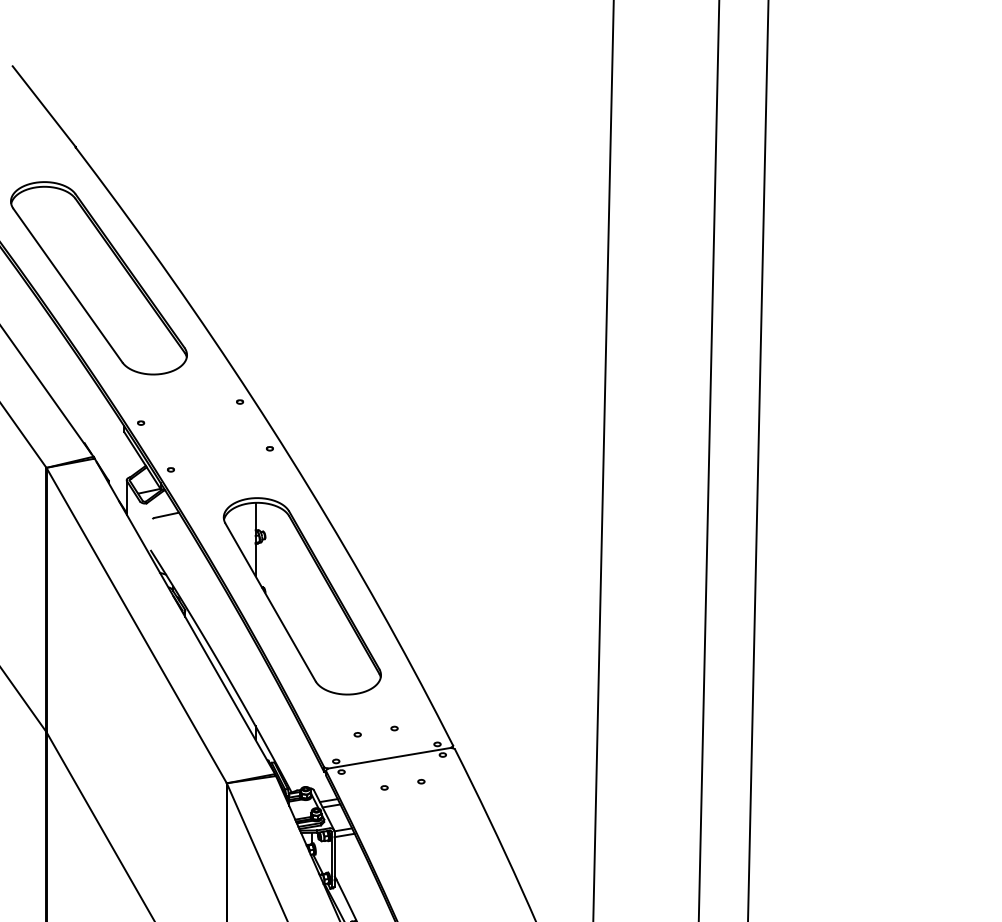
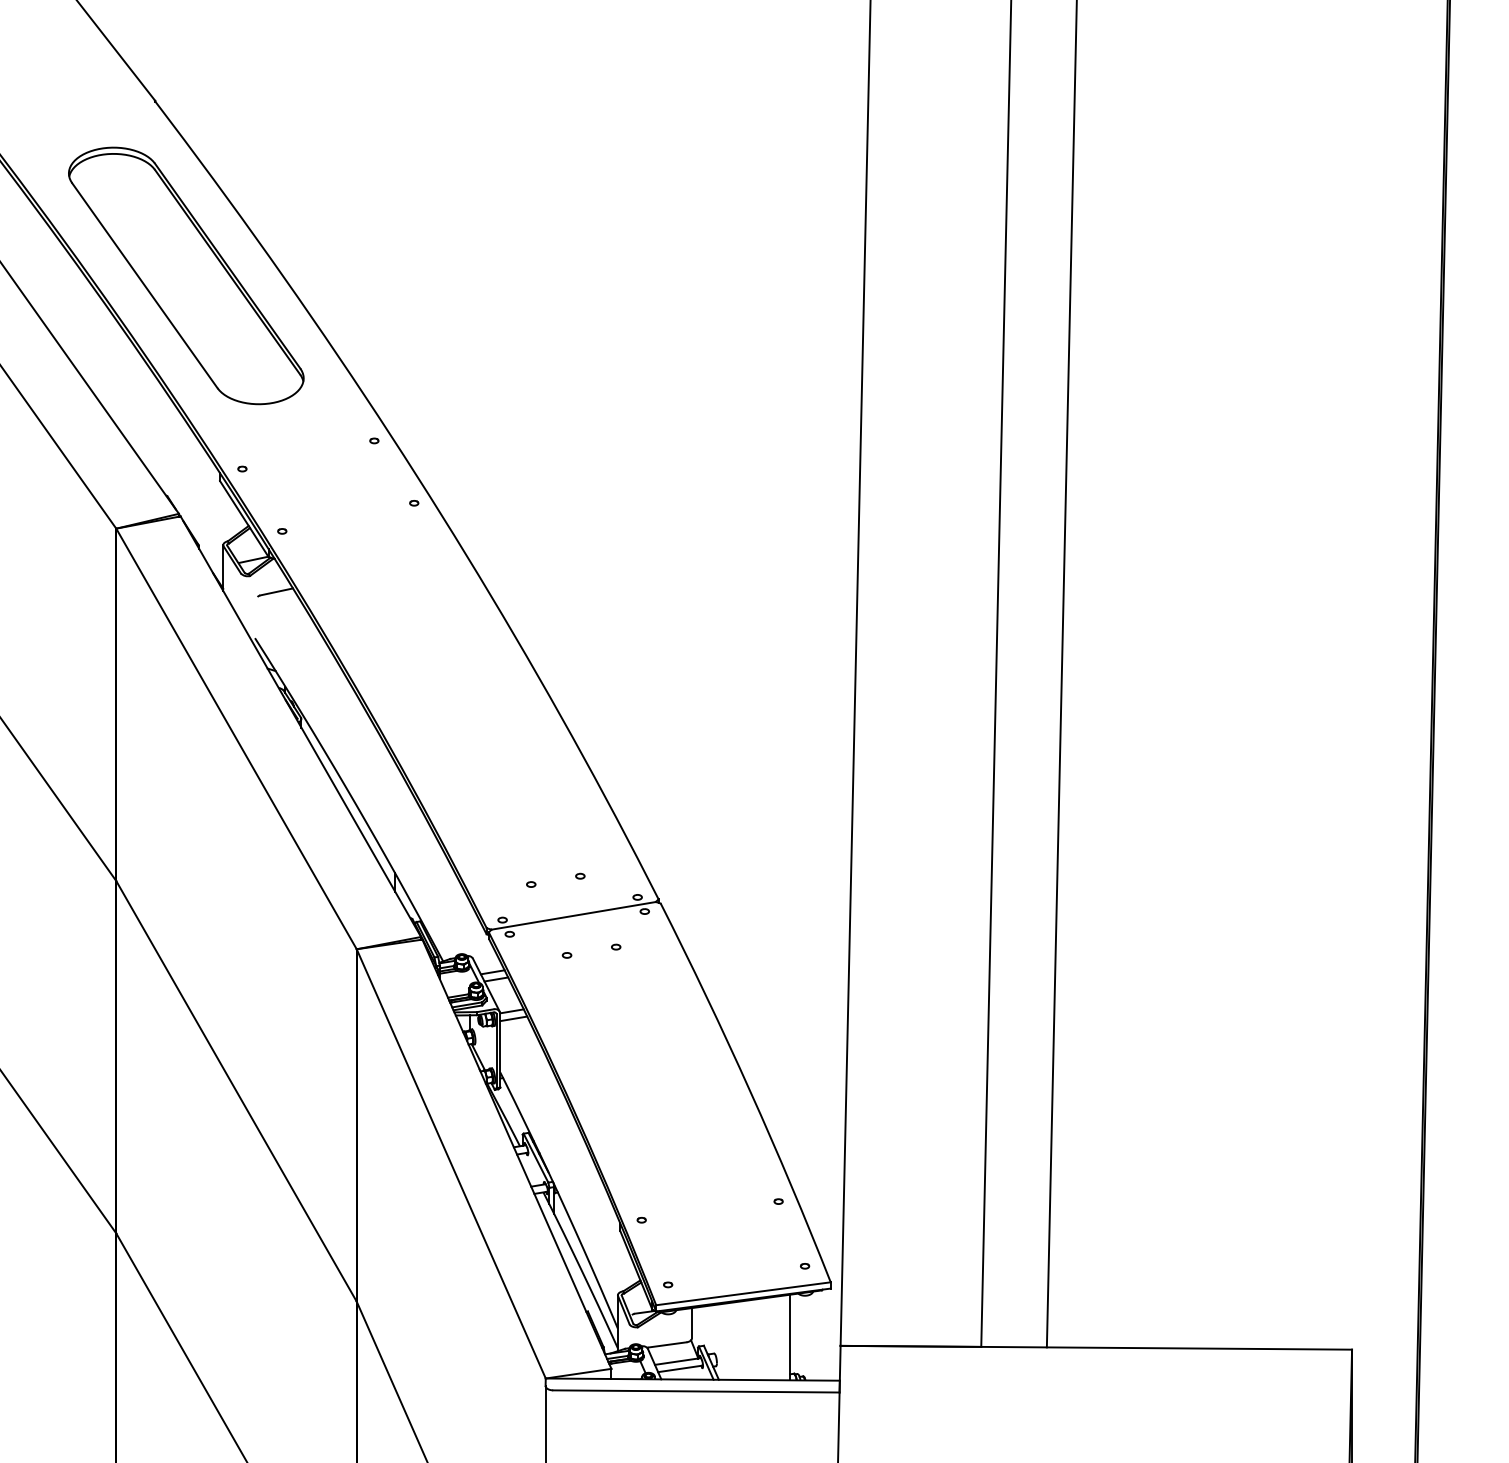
part: (302, 595) -> (457, 699), removed

